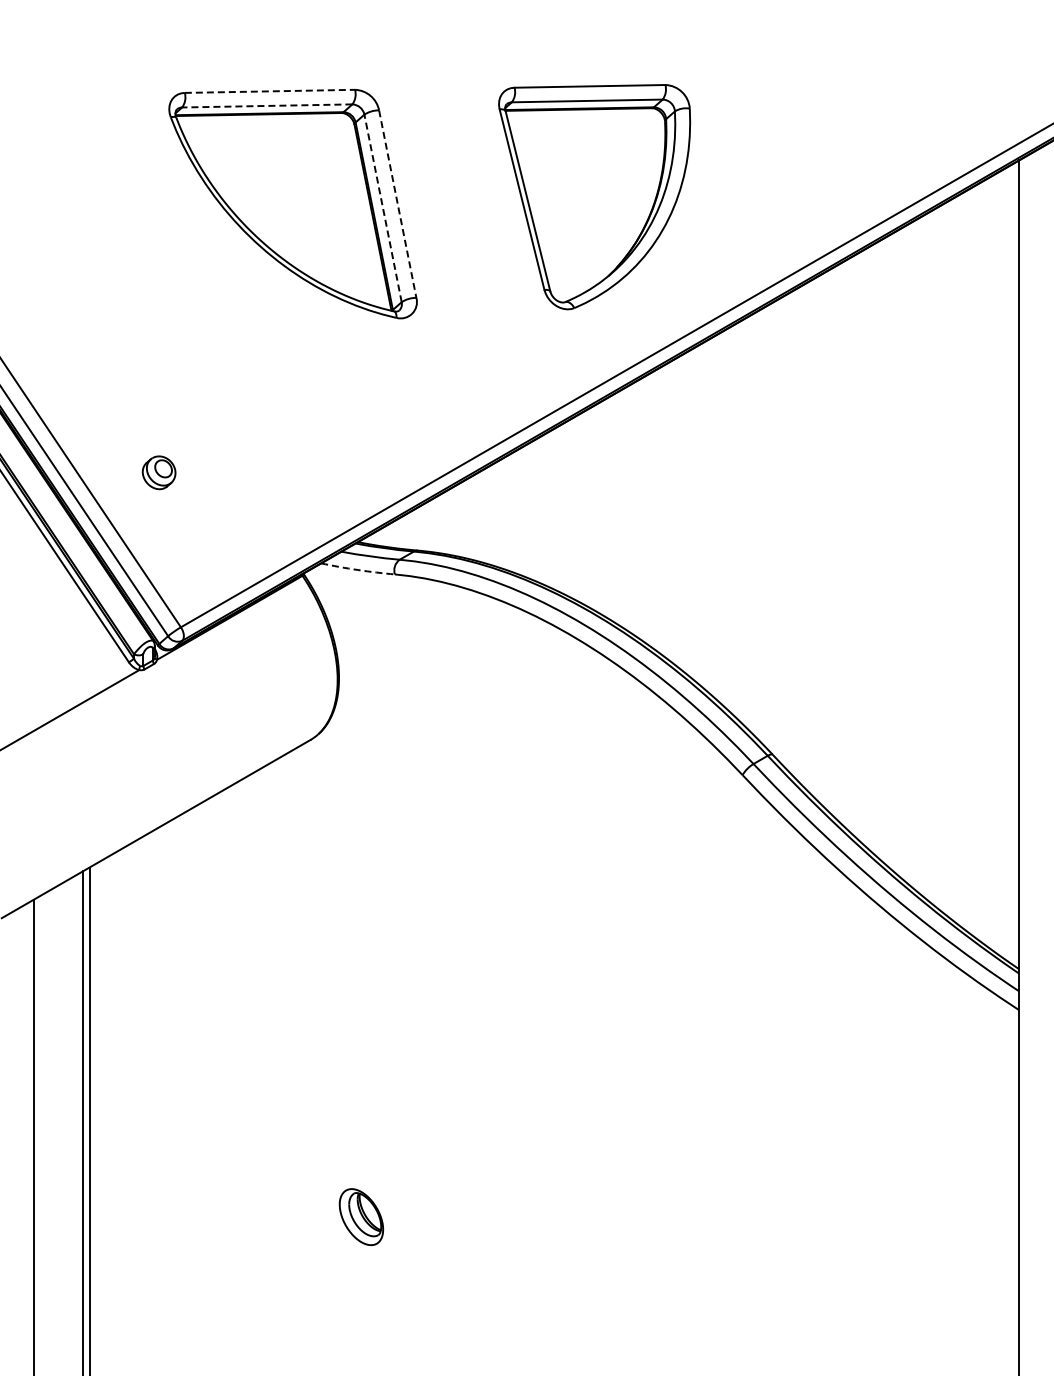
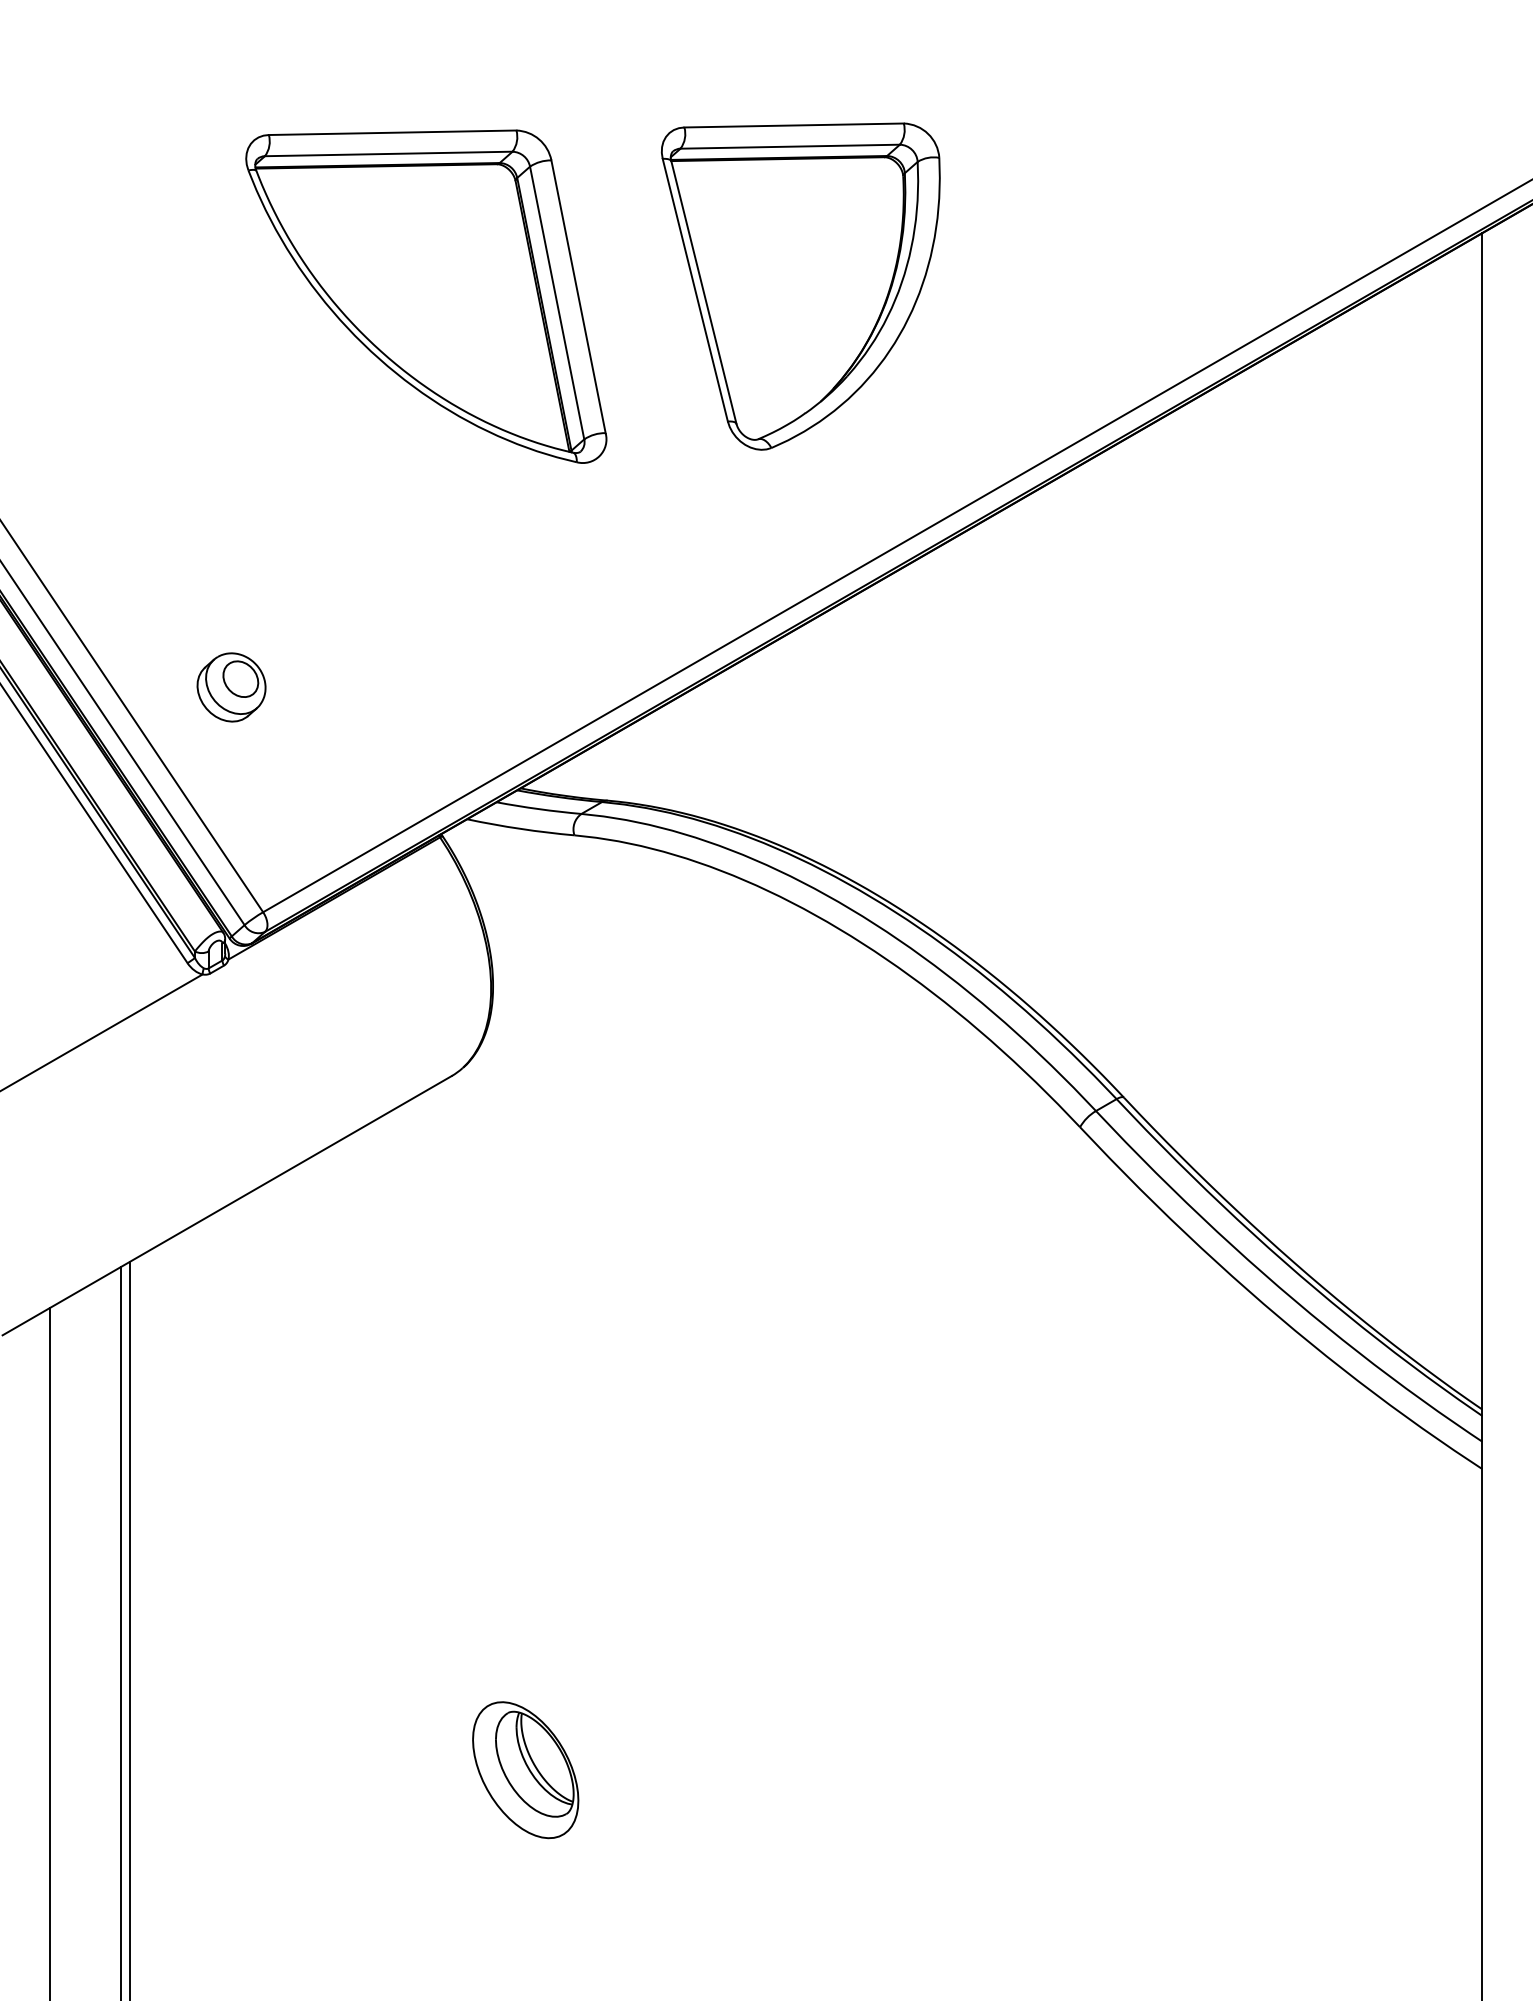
line: (270, 91) -> (393, 132), dashed -> solid
line: (266, 105) -> (387, 153), dashed -> solid
part: (594, 197) -> (800, 287), moved
line: (397, 204) -> (578, 297), dashed -> solid
line: (383, 208) -> (557, 303), dashed -> solid
part: (158, 472) -> (230, 687), size x1.43
arc: (357, 570) -> (519, 829), dashed -> solid
part: (361, 1216) -> (525, 1769), size x1.67

